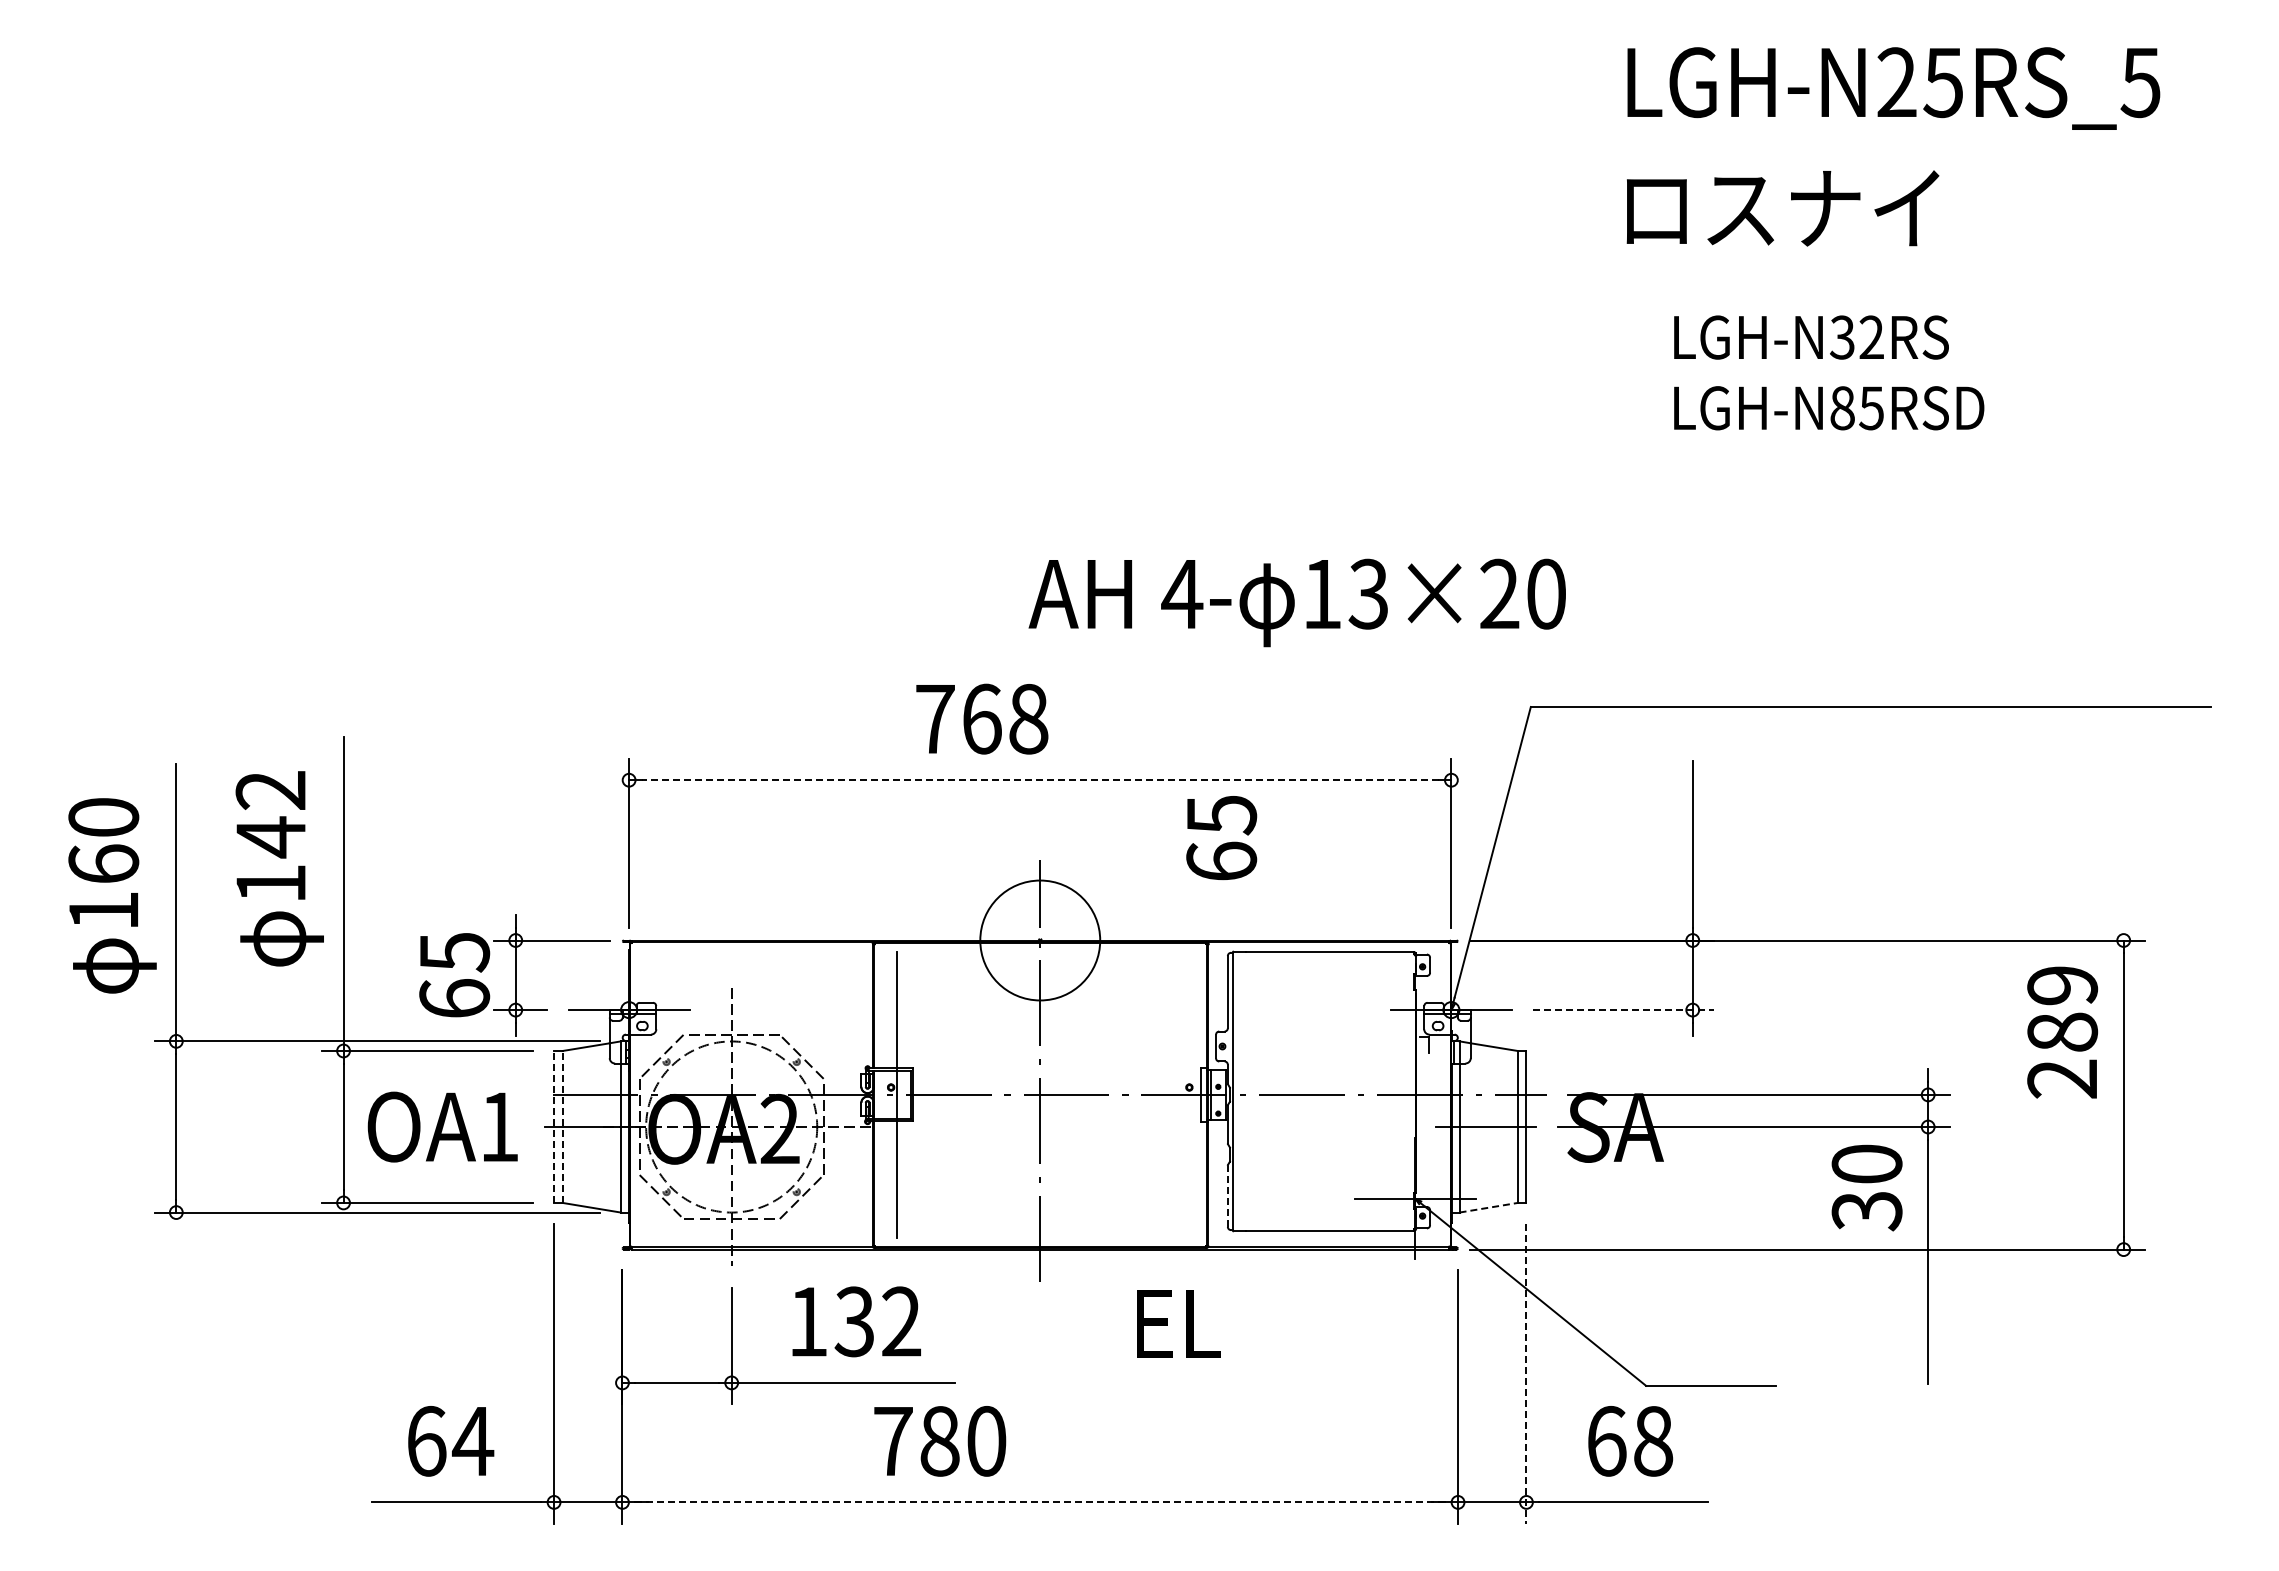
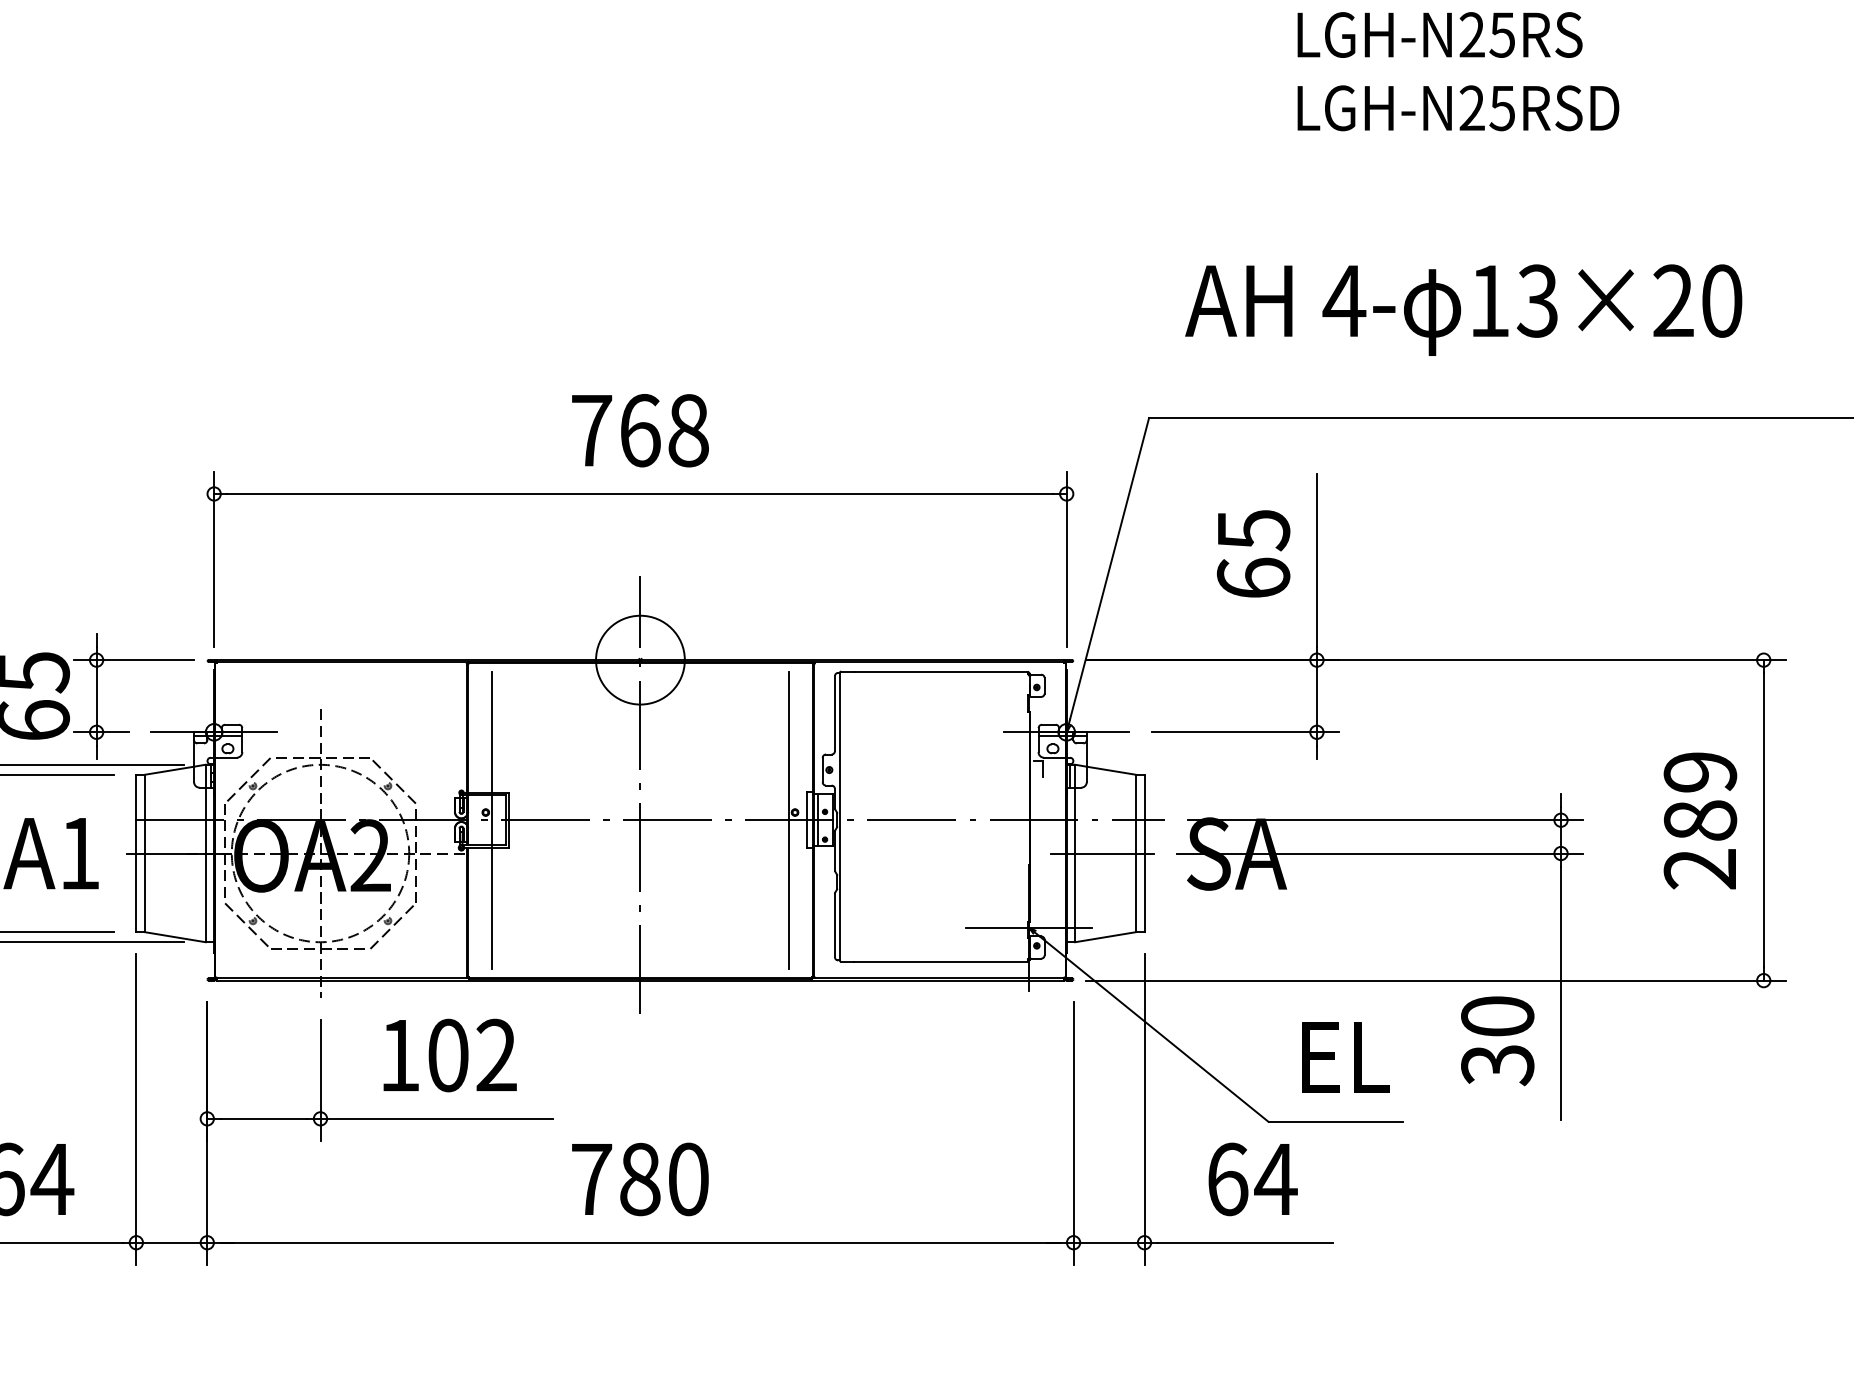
text: (1856, 337) -> (1486, 34), LGH-N32RS -> LGH-N25RS
text: (1842, 408) -> (1472, 108), LGH-N85RSD -> LGH-N25RSD
text: (1296, 602) -> (1462, 309), moved
text: (982, 718) -> (640, 429), moved
line: (1039, 780) -> (639, 494), dashed -> solid
text: (1221, 838) -> (1253, 554), moved
circle: (1040, 940) -> (640, 660), size x0.71
line: (1624, 1010) -> (1246, 732), dashed -> solid
text: (2062, 1032) -> (1700, 820), moved
line: (1183, 1094) -> (788, 819), added
line: (554, 1126) -> (136, 852), dashed -> solid
line: (562, 1126) -> (145, 852), dashed -> solid
text: (1866, 1187) -> (1497, 1040), moved
line: (1227, 1196) -> (834, 925), dashed -> solid
line: (1488, 1207) -> (1105, 936), dashed -> solid
text: (854, 1321) -> (447, 1055), 132 -> 102
text: (1178, 1323) -> (1345, 1057), moved
line: (1526, 1374) -> (1144, 1110), dashed -> solid
text: (940, 1441) -> (640, 1179), moved
text: (1653, 1441) -> (1276, 1179), 68 -> 64
line: (1040, 1502) -> (640, 1242), dashed -> solid

